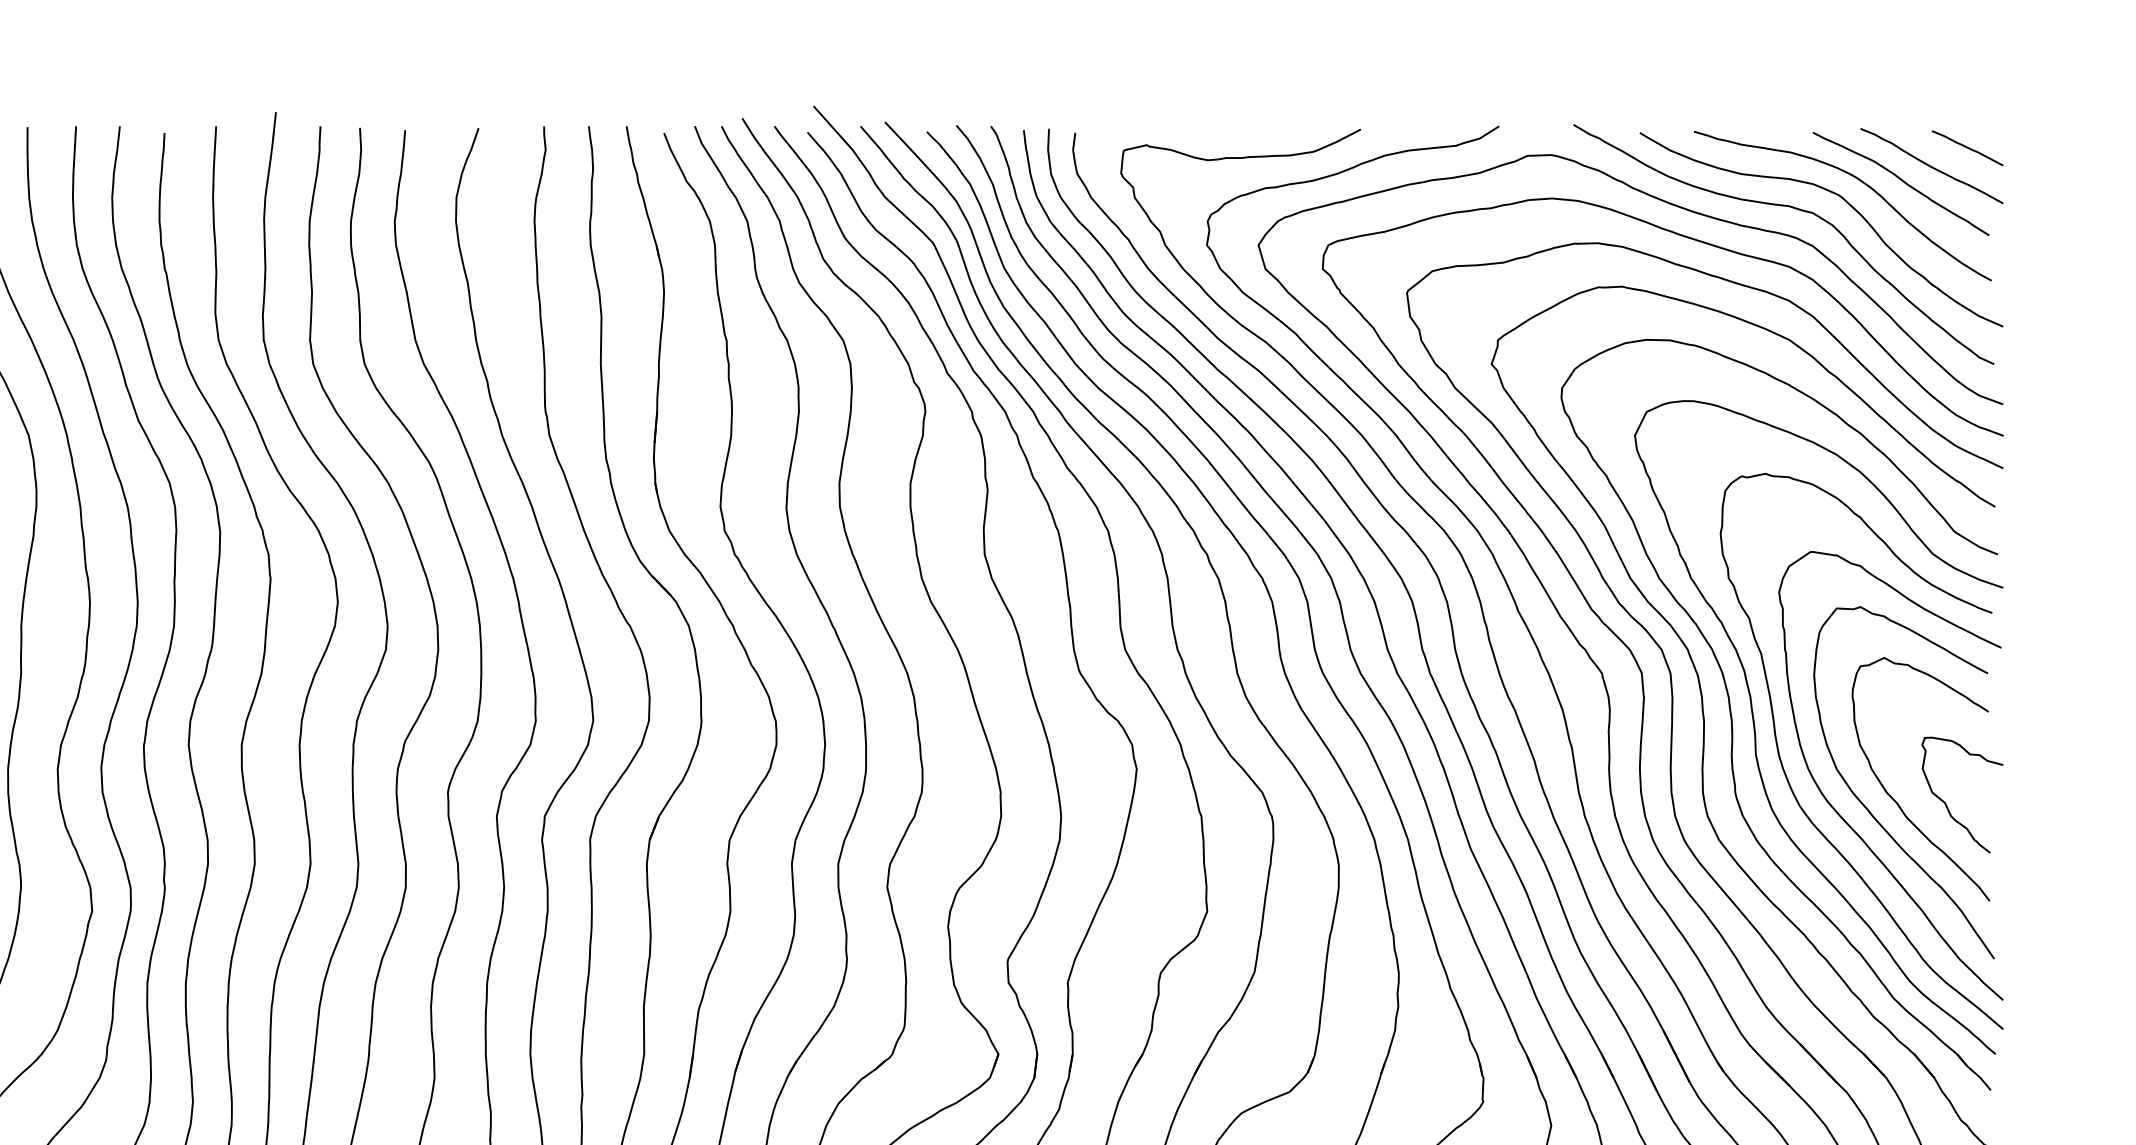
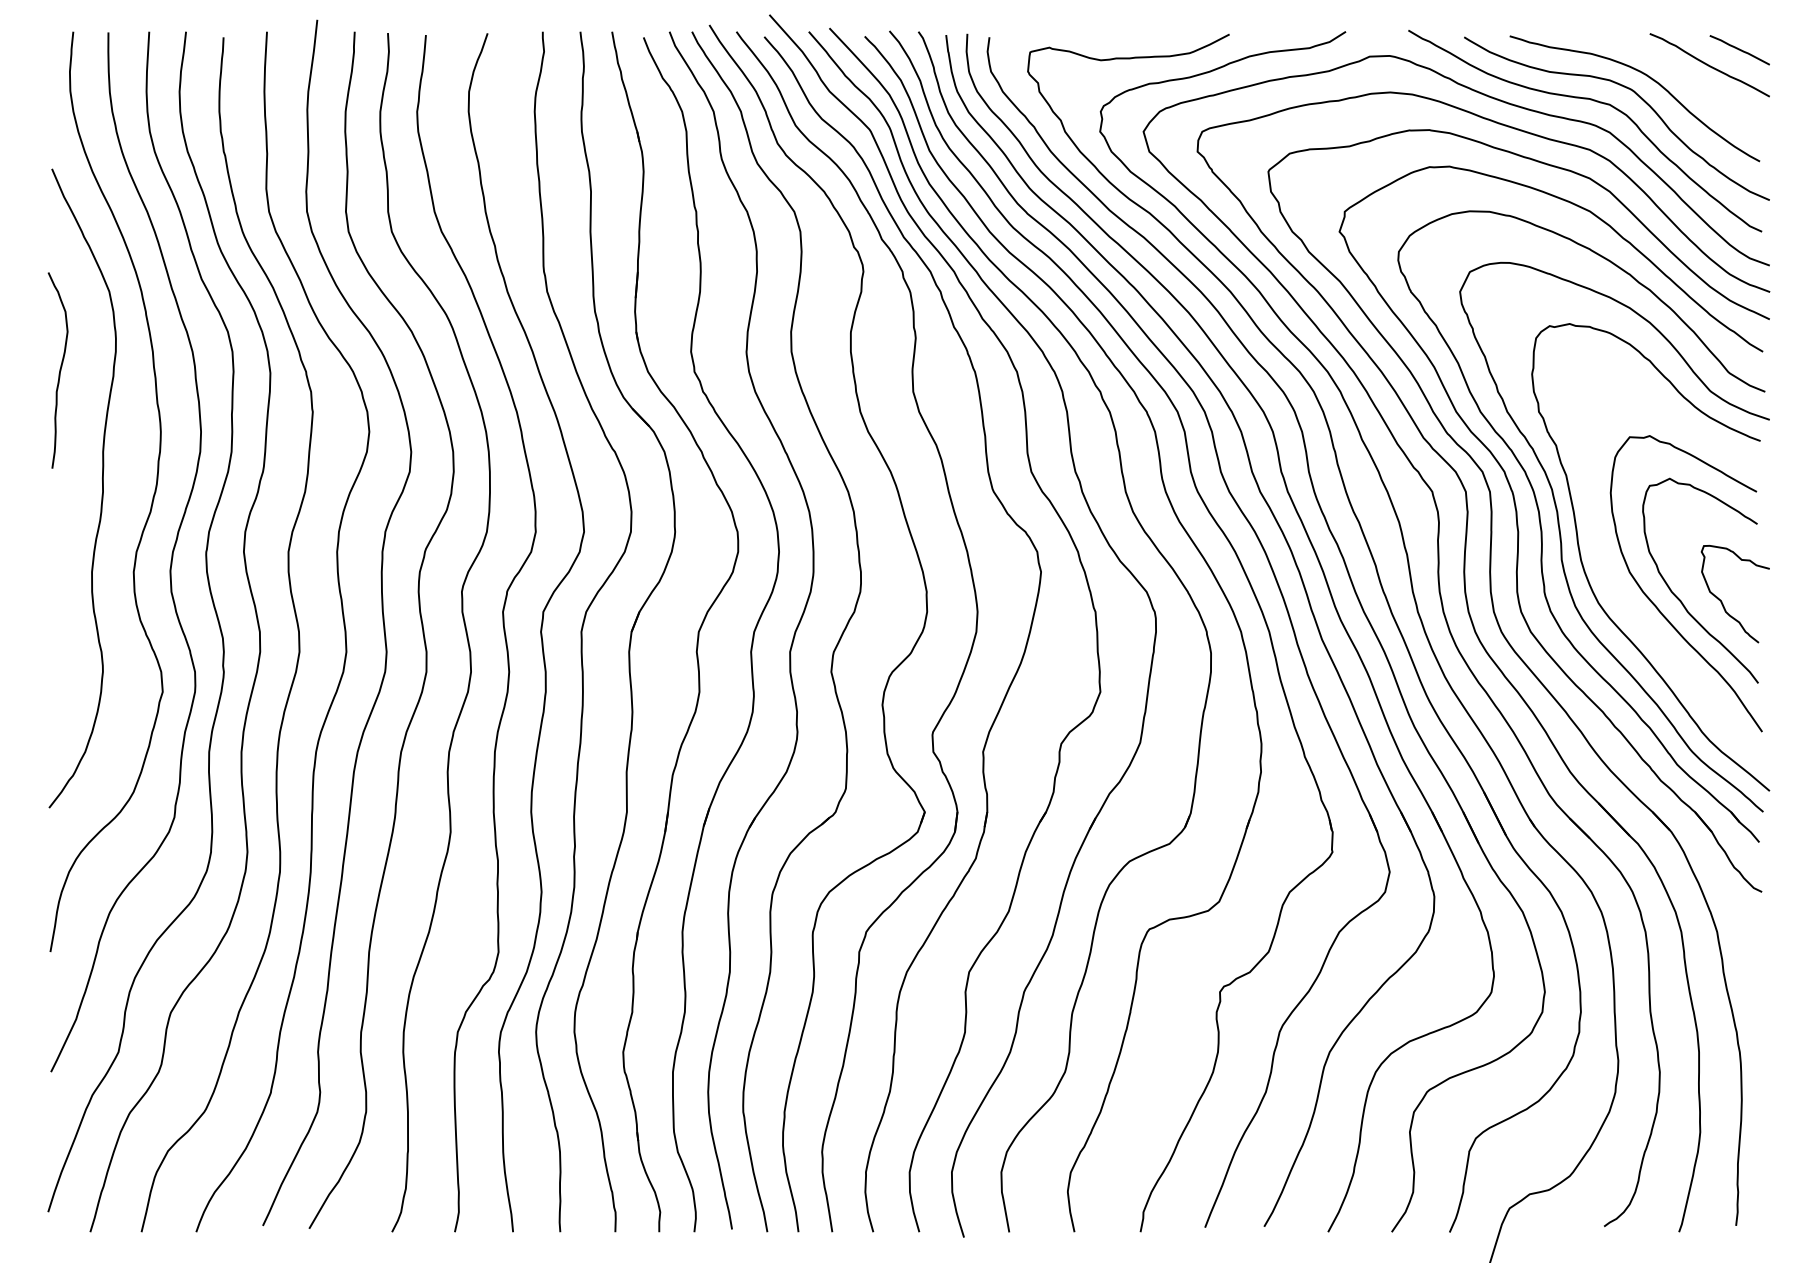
curve: (1901, 181) -> (1684, 78), removed
curve: (1845, 820) -> (1637, 615), removed

